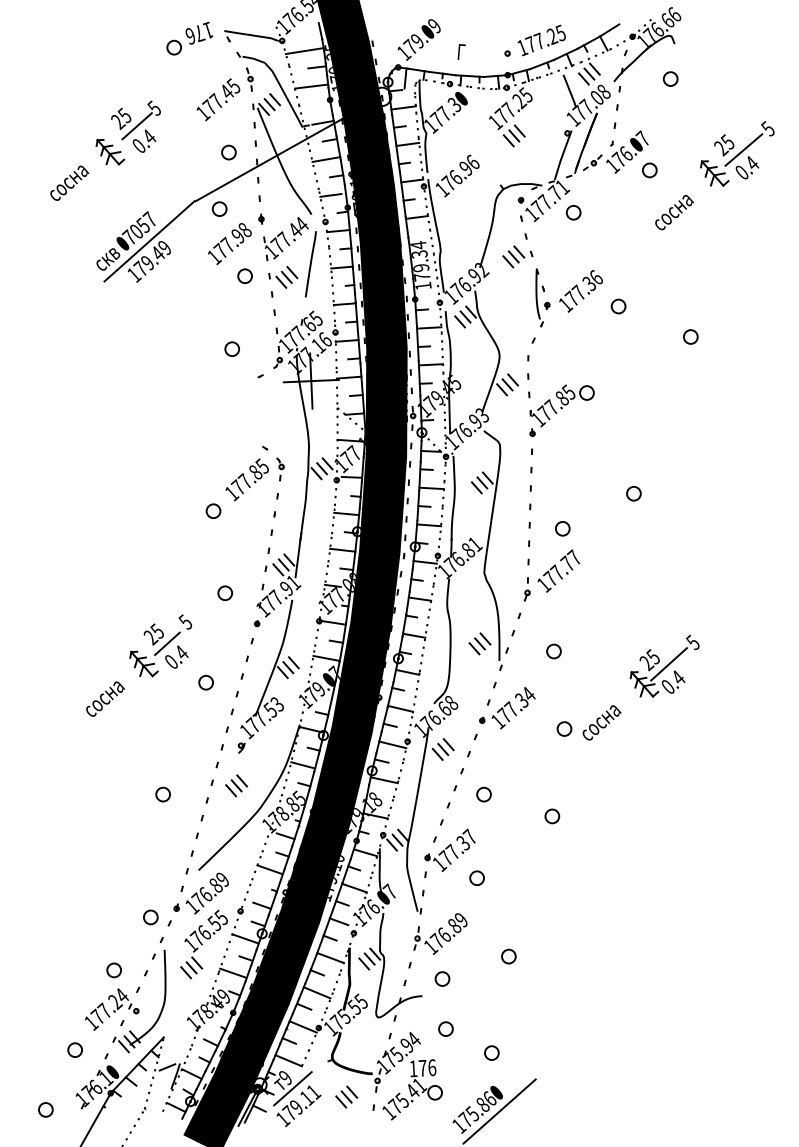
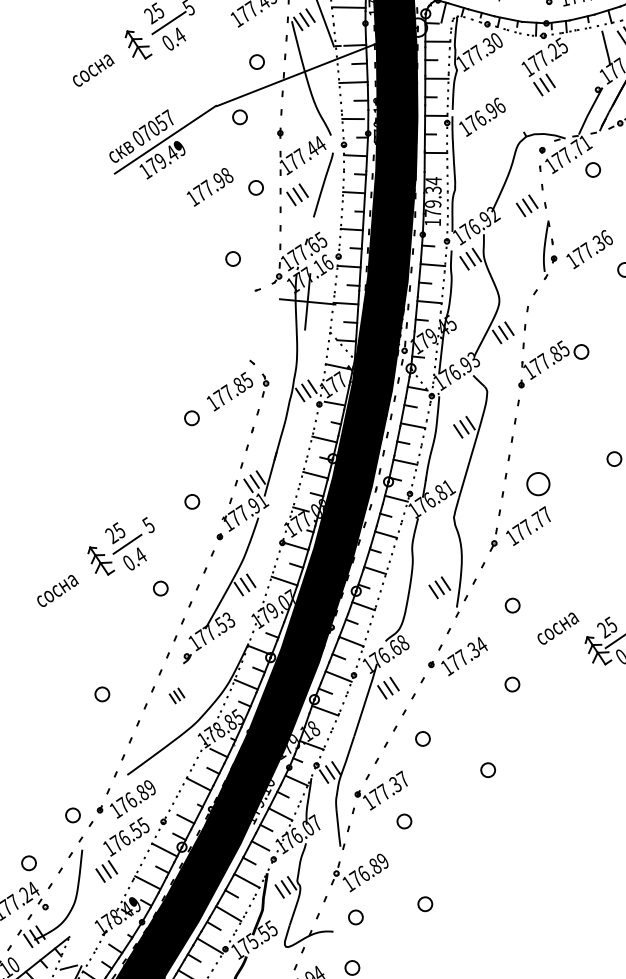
text: (229, 244) -> (209, 187), moved
part: (562, 528) -> (538, 483), size x1.6
text: (601, 722) -> (557, 628), moved
part: (236, 785) -> (176, 695), size x0.7

